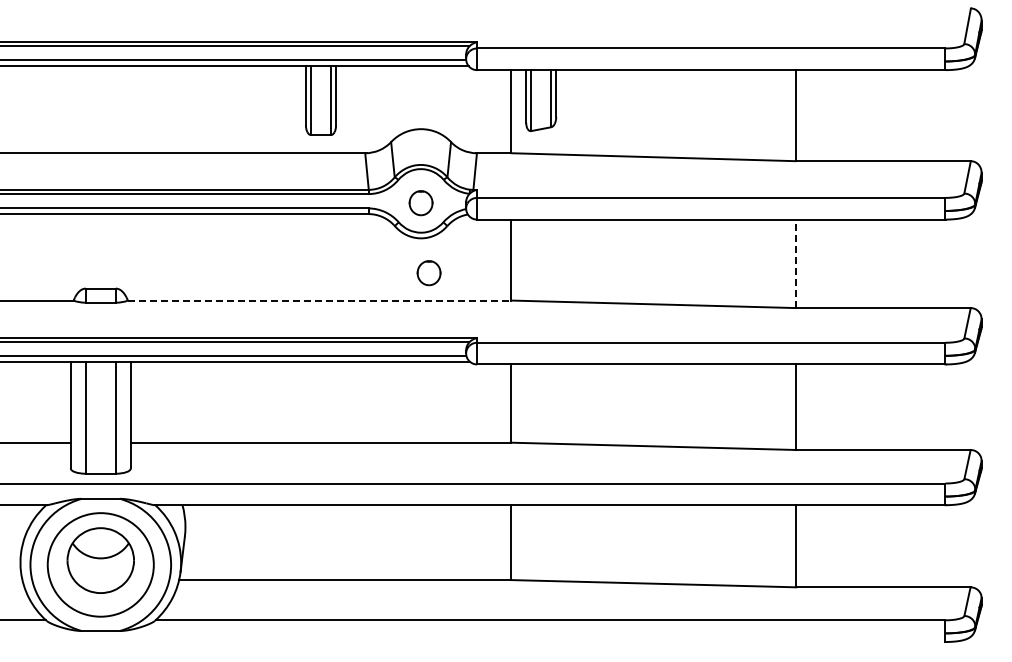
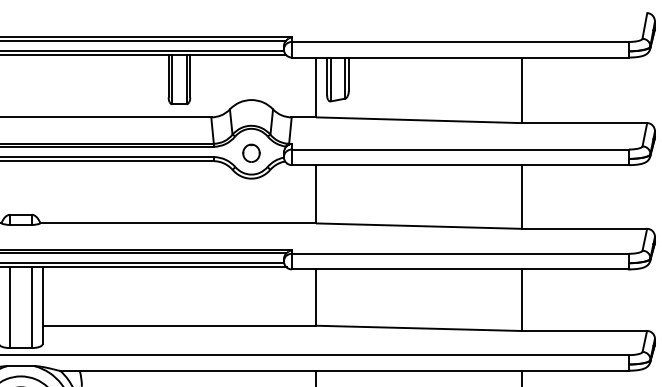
line: (796, 263) -> (521, 196), dashed -> solid
part: (428, 273) -> (256, 203), removed
line: (319, 300) -> (178, 223), dashed -> solid

